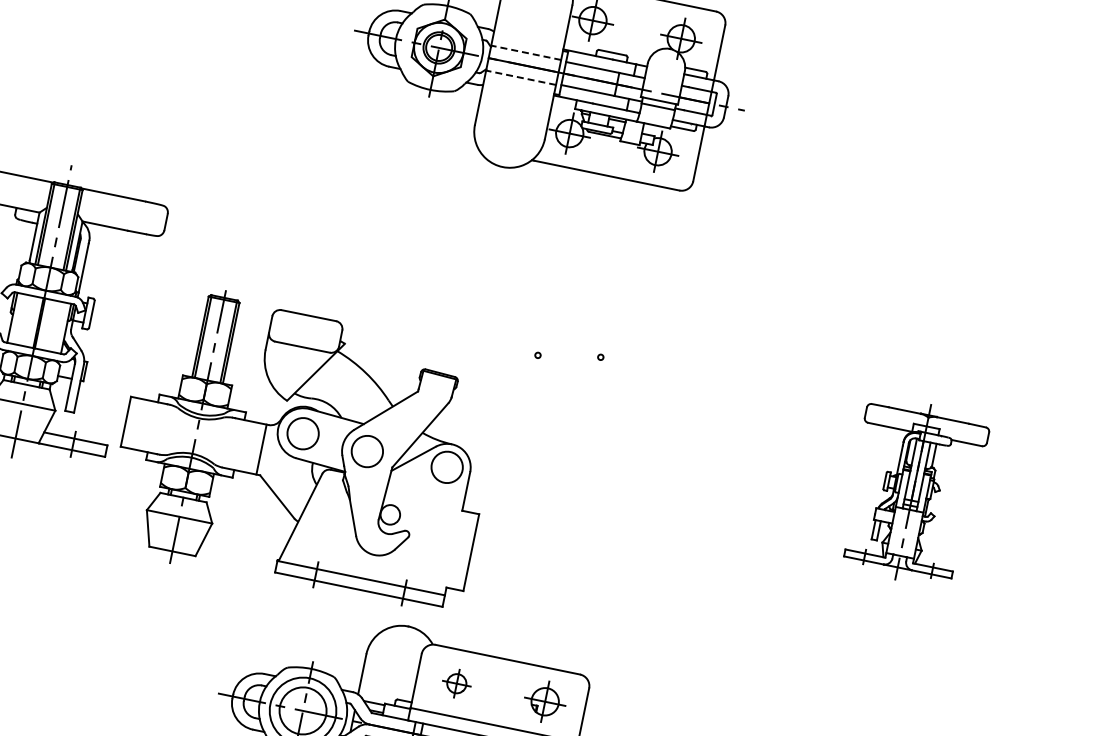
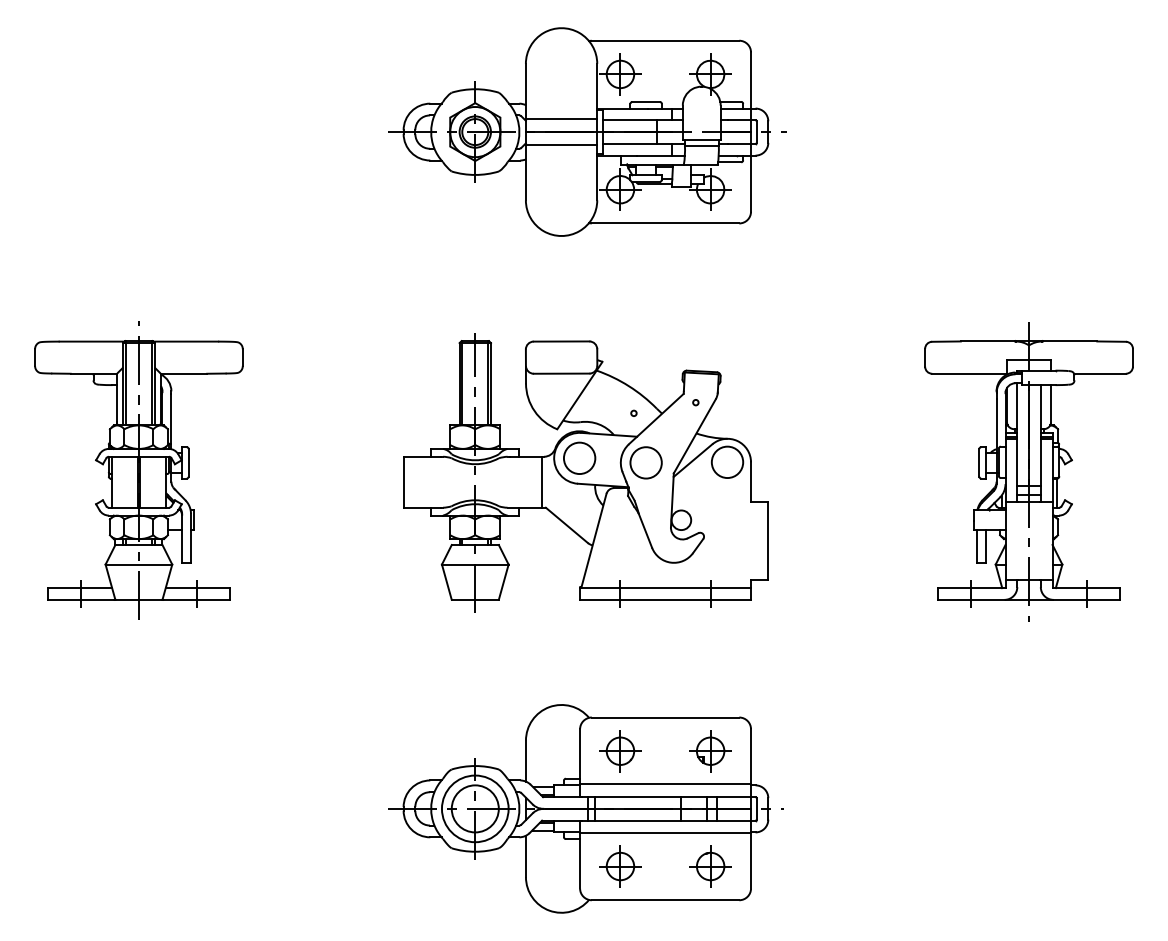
line: (526, 52) -> (561, 119), dashed -> solid
line: (521, 77) -> (561, 144), dashed -> solid
part: (306, 448) -> (585, 472), moved
part: (912, 491) -> (1028, 471), size x1.67
part: (456, 683) -> (620, 751), size x1.43

